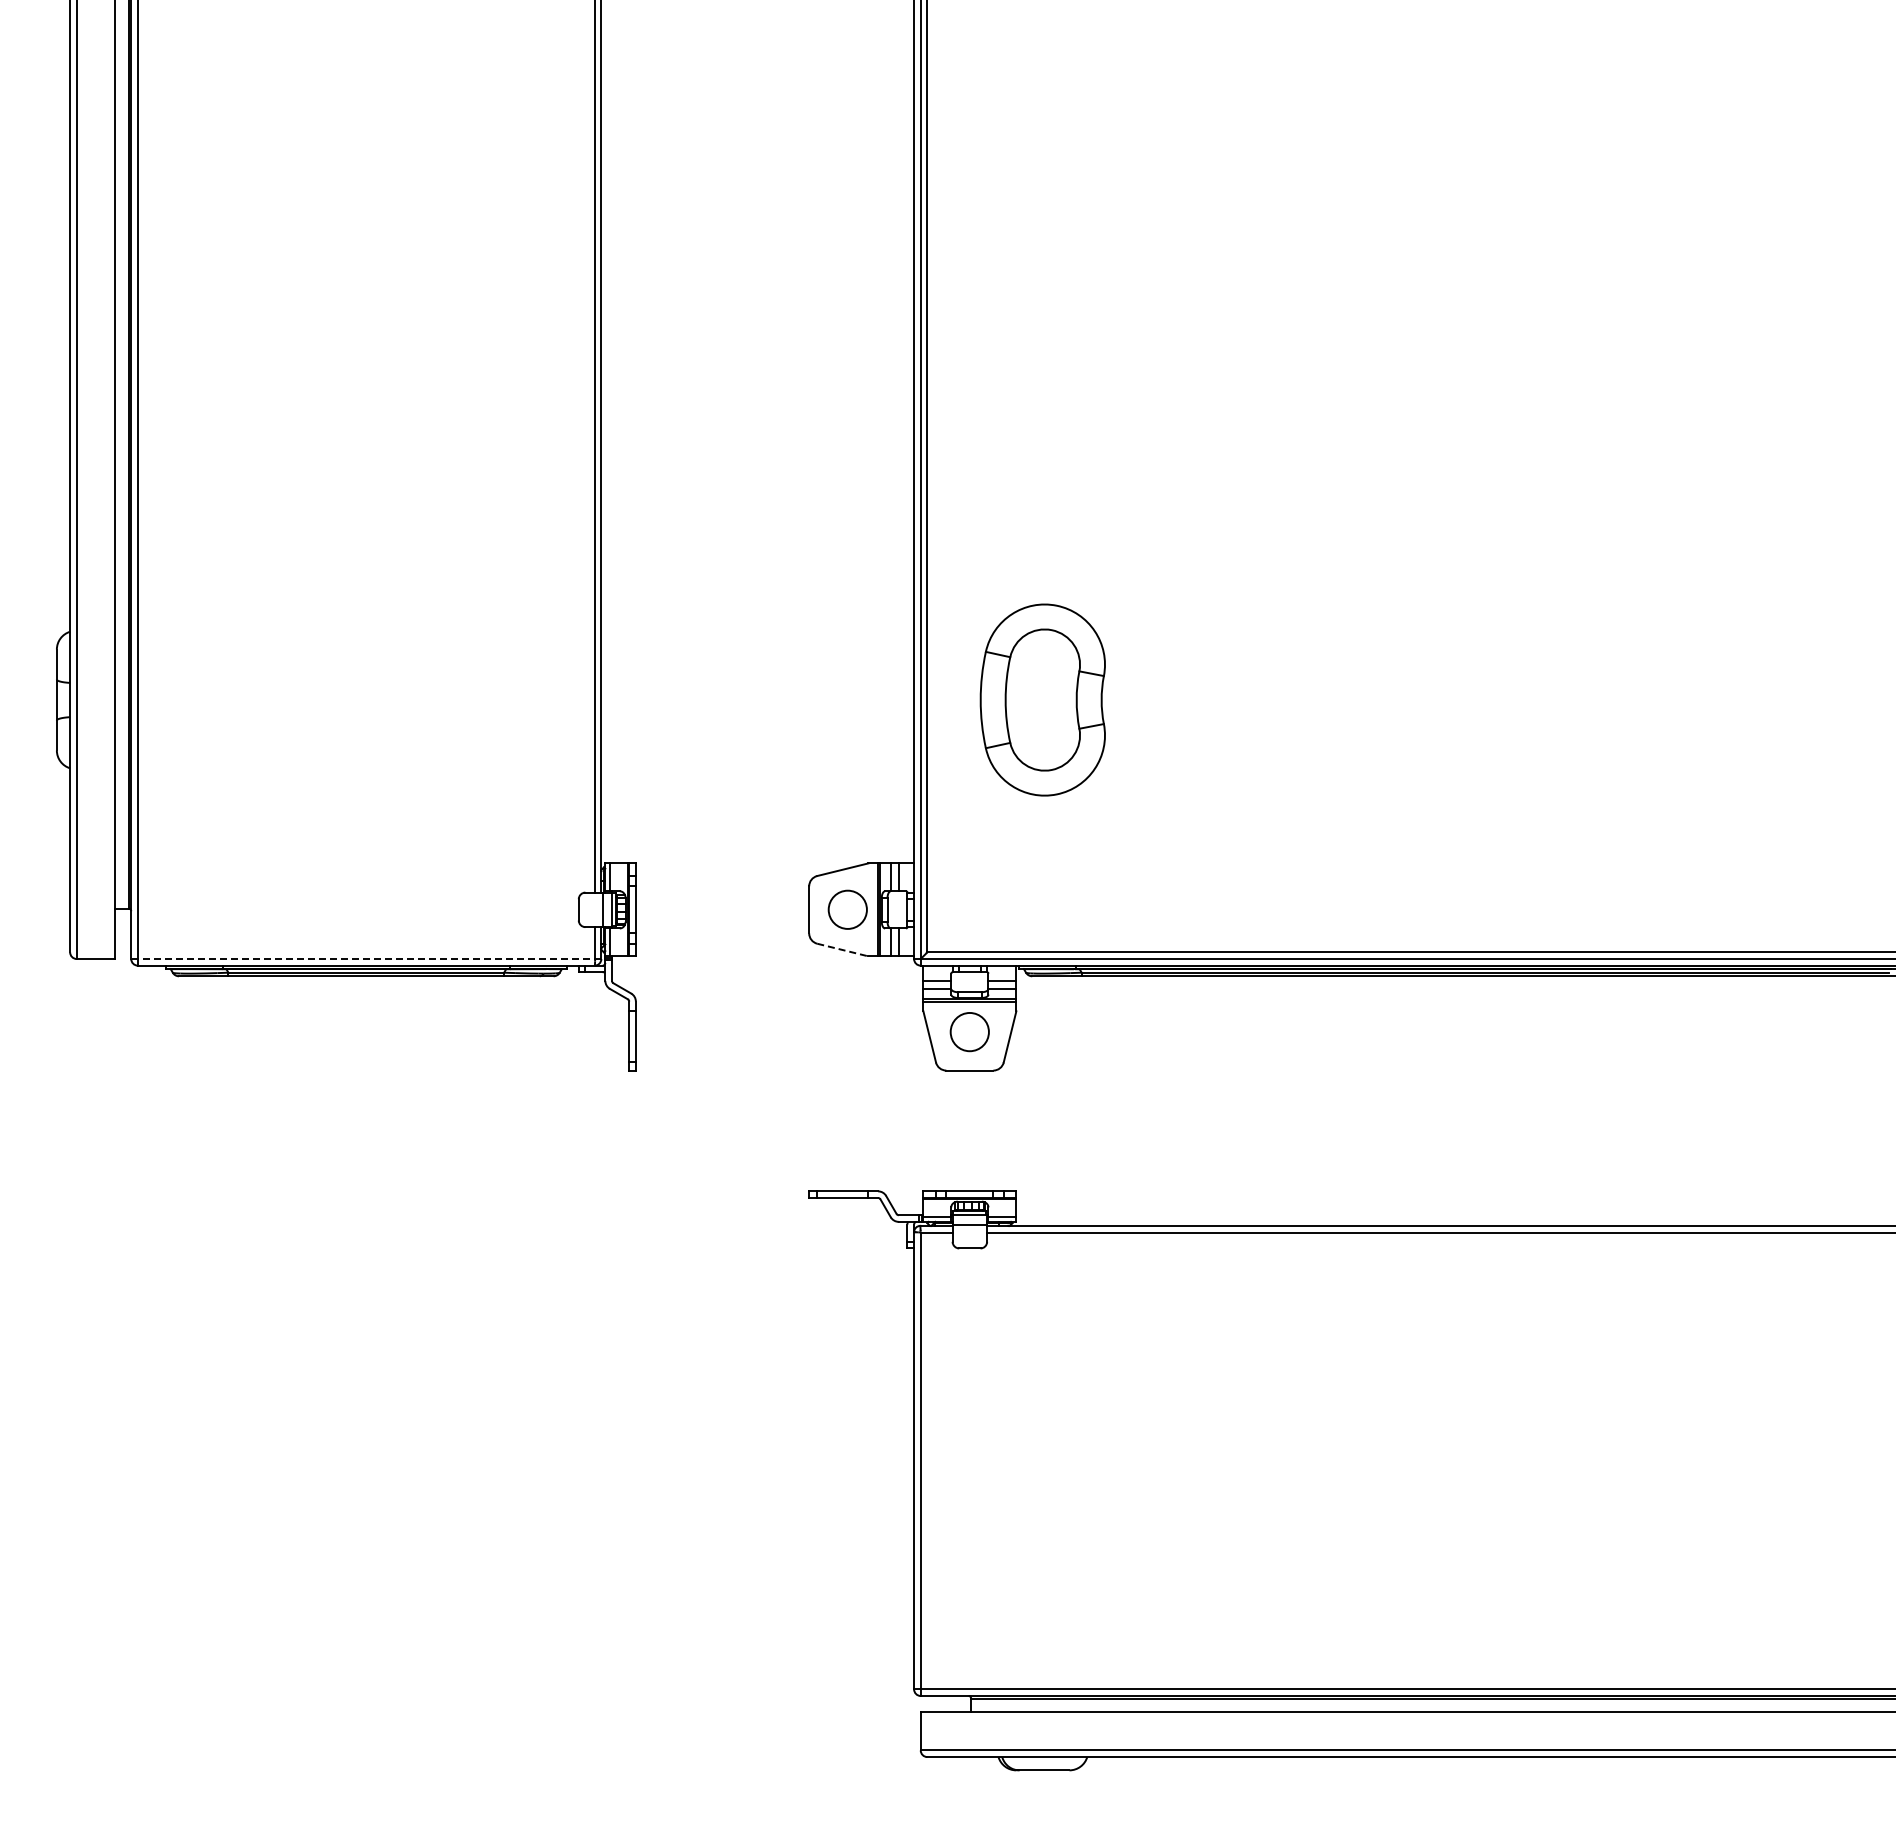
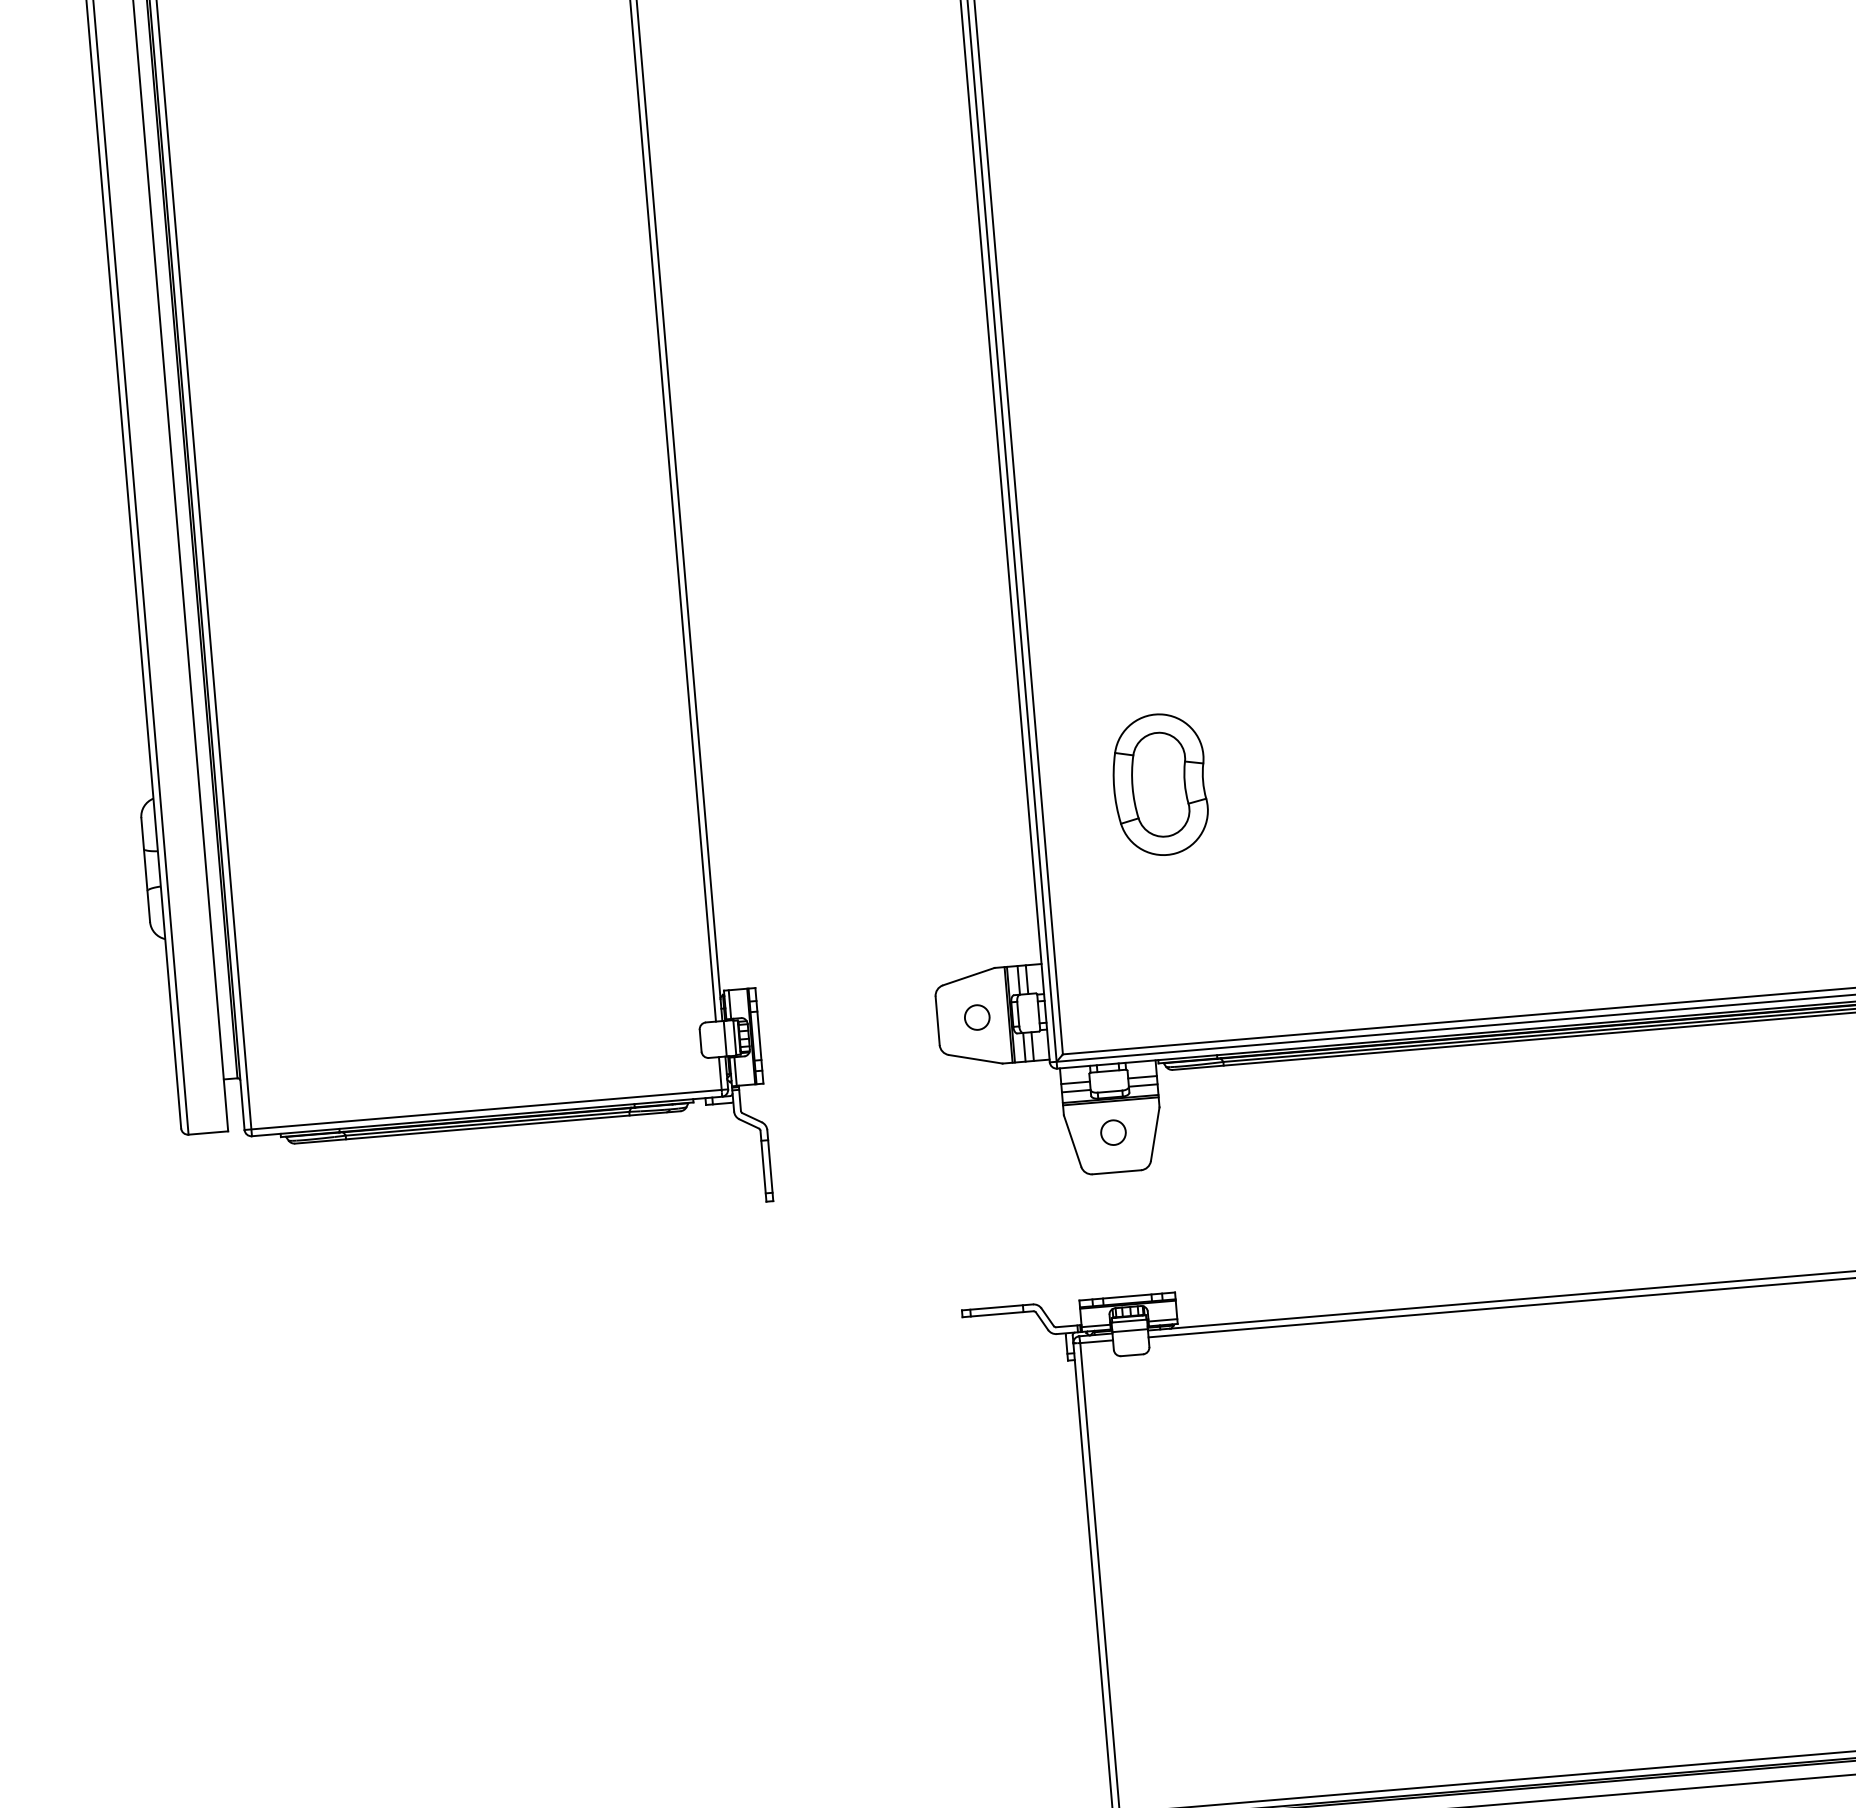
part: (1042, 699) -> (1159, 784), size x0.71
circle: (847, 909) -> (977, 1017), size x0.62
line: (843, 950) -> (976, 1059), dashed -> solid
line: (365, 959) -> (485, 1110), dashed -> solid
circle: (969, 1031) -> (1113, 1132), size x0.62

